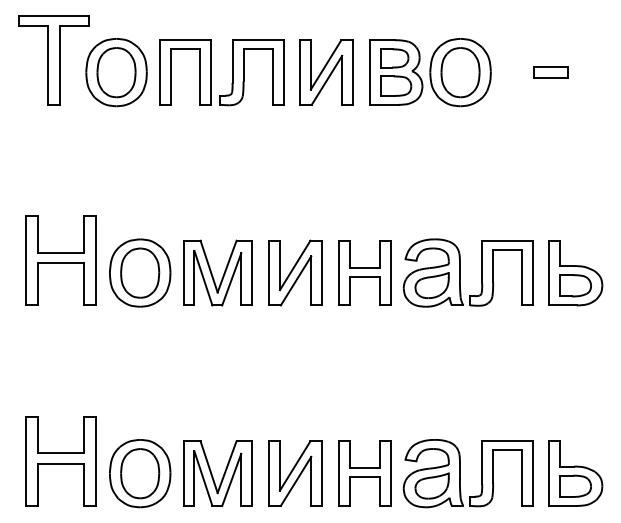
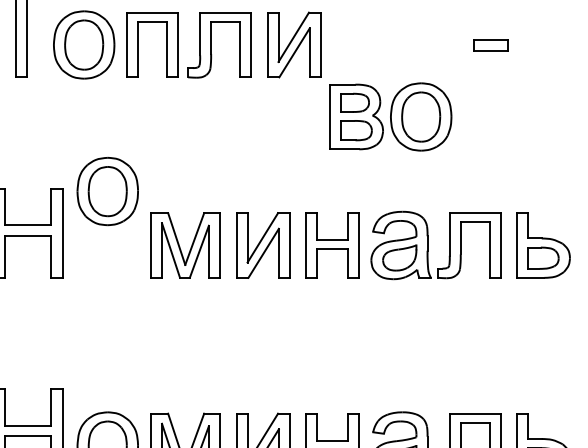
part: (430, 72) -> (391, 116), moved
part: (550, 72) -> (490, 44), moved
part: (140, 272) -> (108, 190), moved

